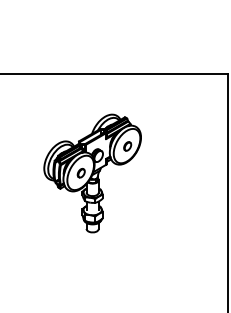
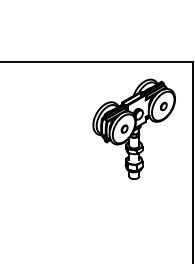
part: (91, 172) -> (133, 128), moved

